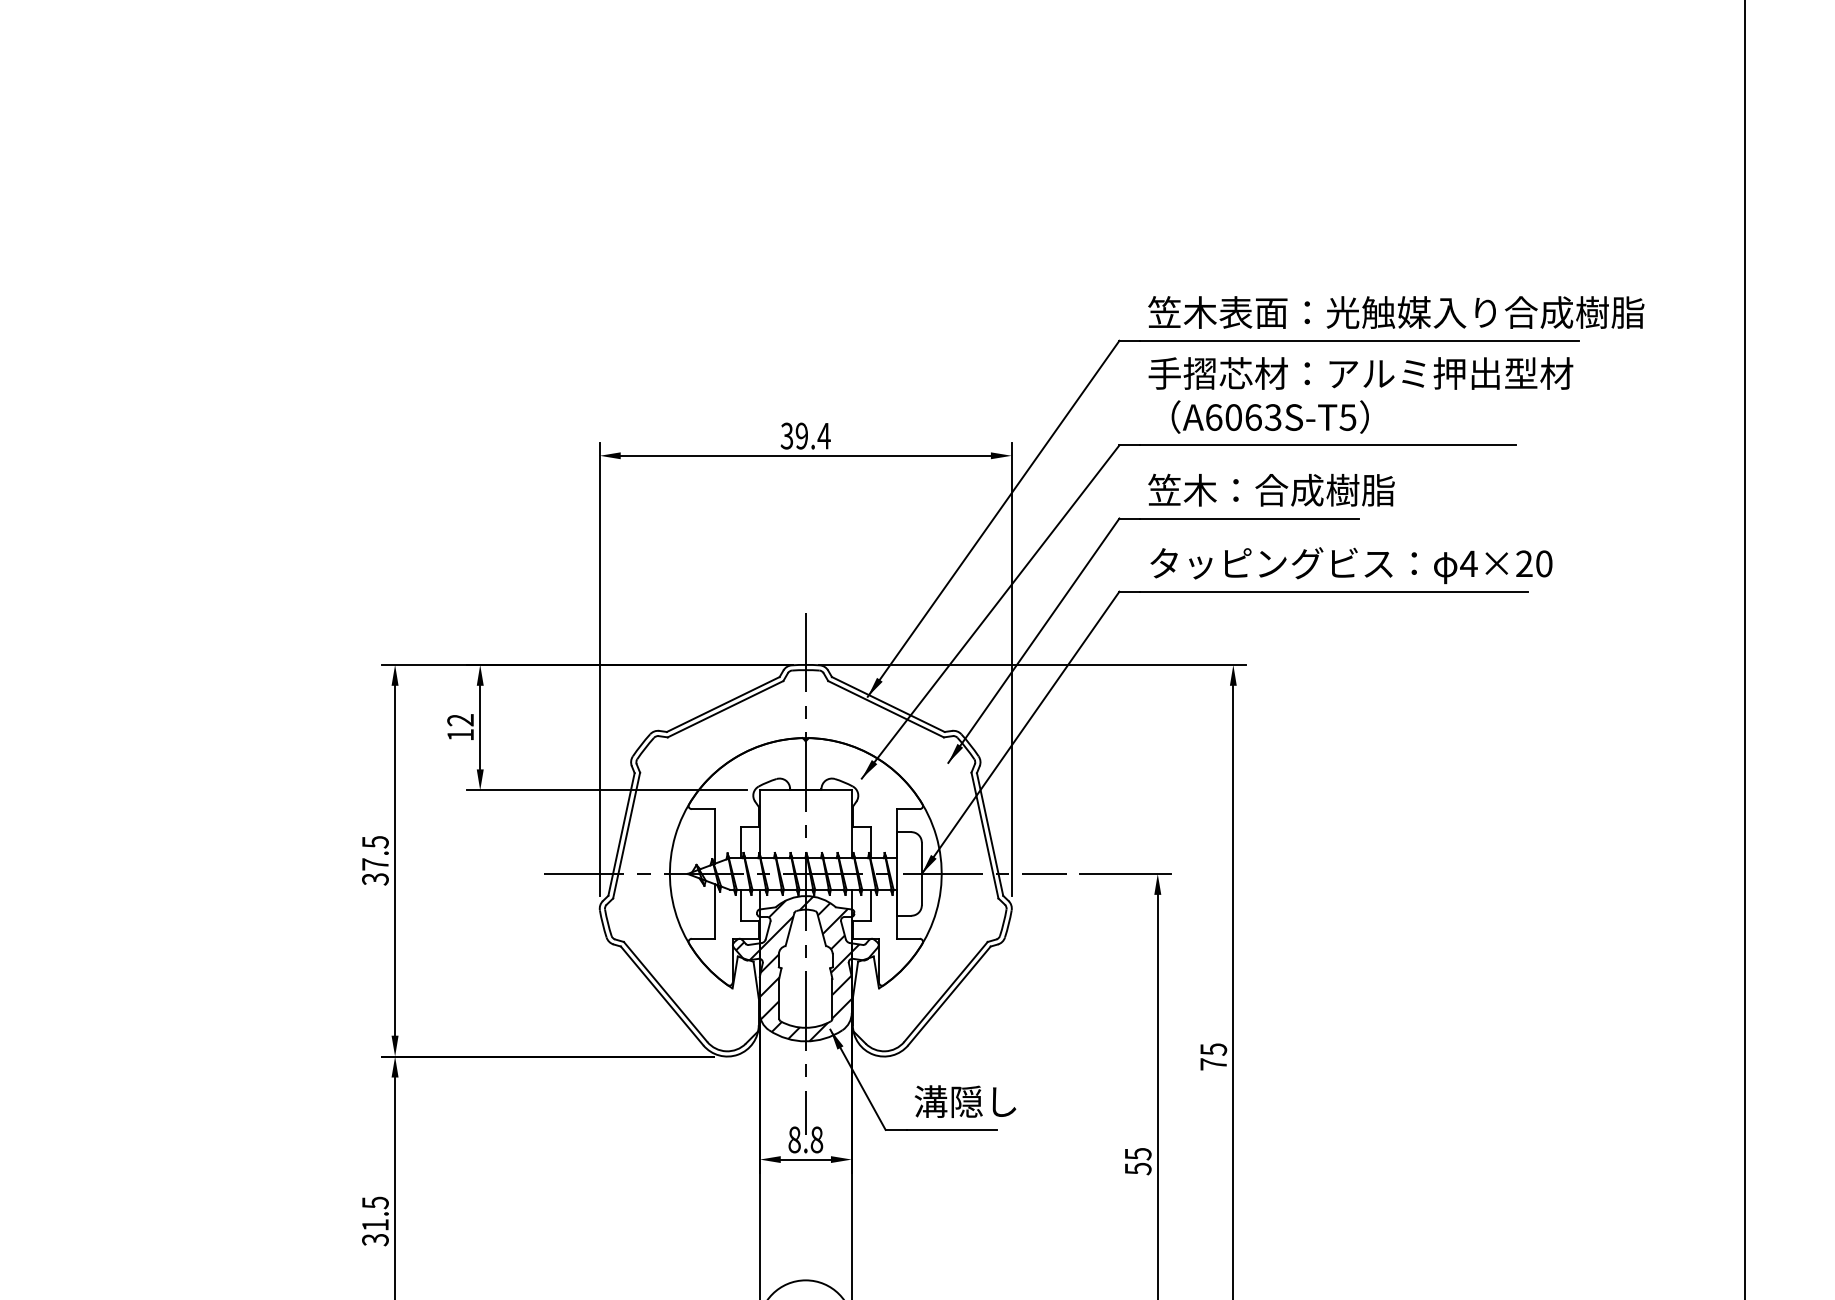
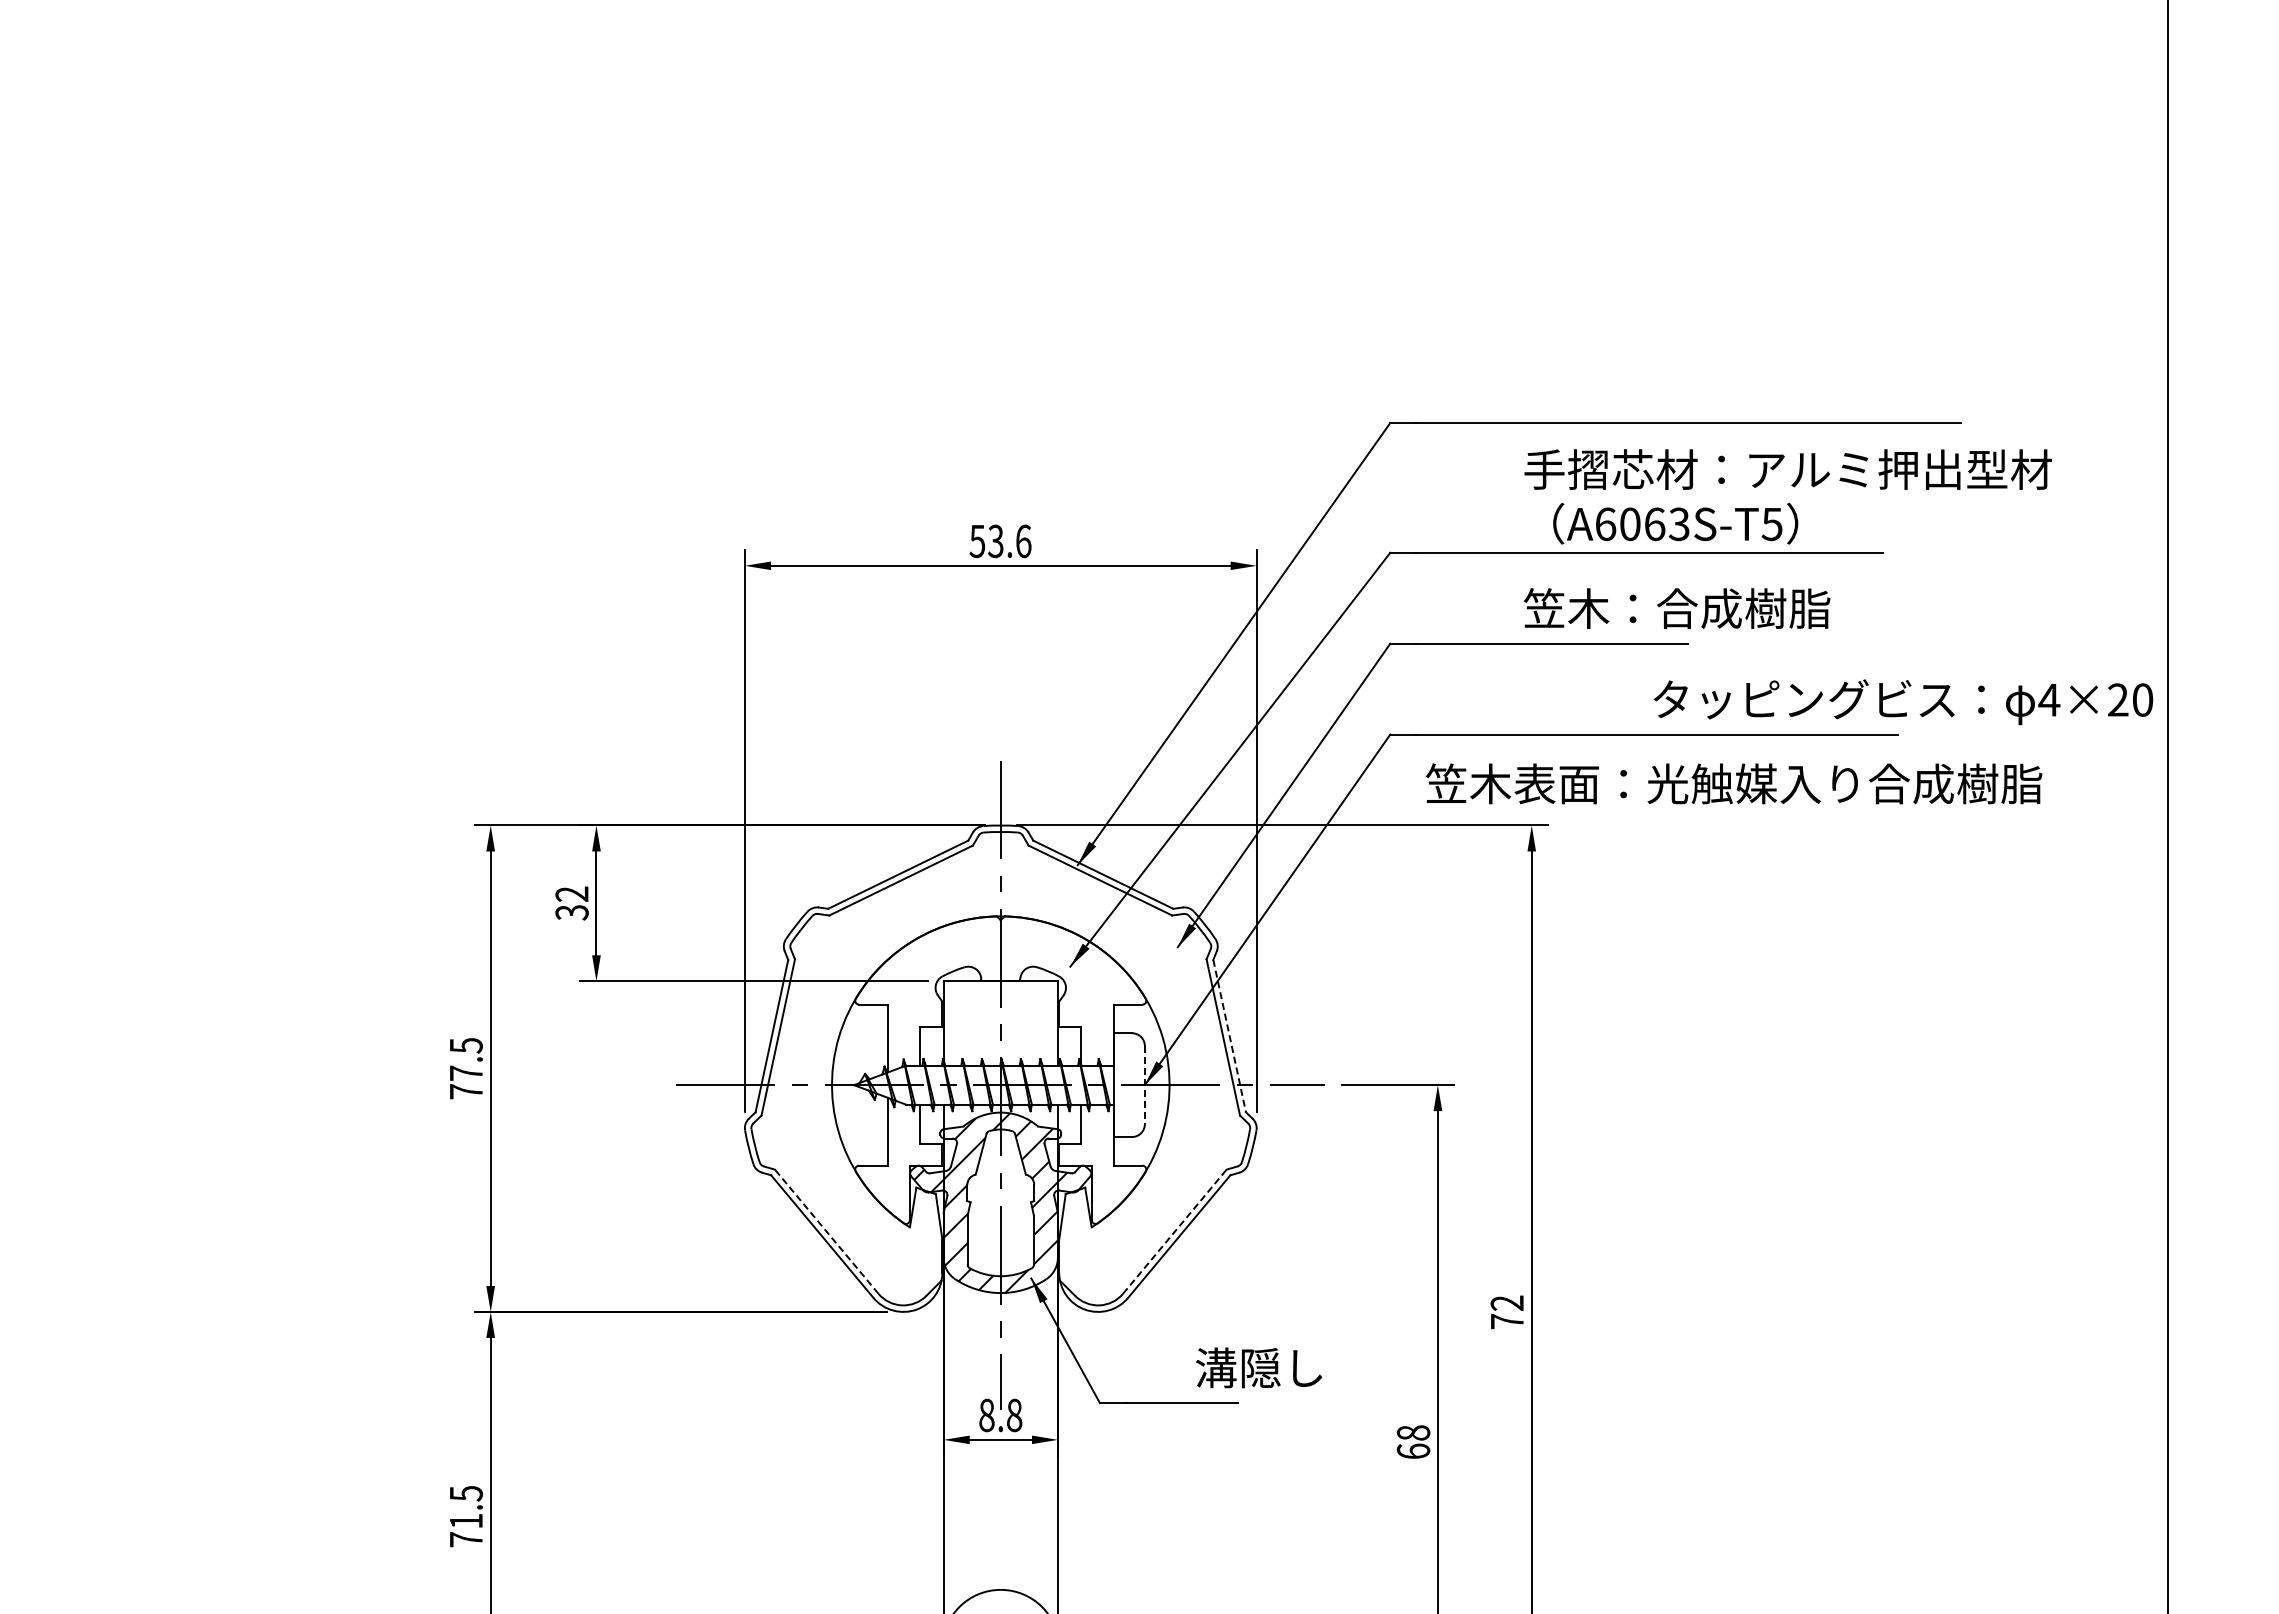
text: (1395, 312) -> (1733, 783), moved
text: (1360, 395) -> (1787, 496), moved
text: (805, 436) -> (1000, 541), 39.4 -> 53.6
text: (1270, 490) -> (1676, 608), moved
text: (1351, 565) -> (1903, 702), moved
text: (460, 734) -> (571, 912), 12 -> 32
line: (989, 834) -> (1229, 1036), solid -> dashed
line: (921, 874) -> (1144, 1085), solid -> dashed
text: (375, 879) -> (466, 1091), 37.5 -> 77.5
line: (665, 991) -> (826, 1231), solid -> dashed
line: (945, 991) -> (1174, 1231), solid -> dashed
text: (1213, 1049) -> (1507, 1303), 75 -> 72
text: (965, 1101) -> (1259, 1367), moved
text: (1138, 1161) -> (1413, 1442), 55 -> 68
text: (375, 1239) -> (466, 1539), 31.5 -> 71.5

